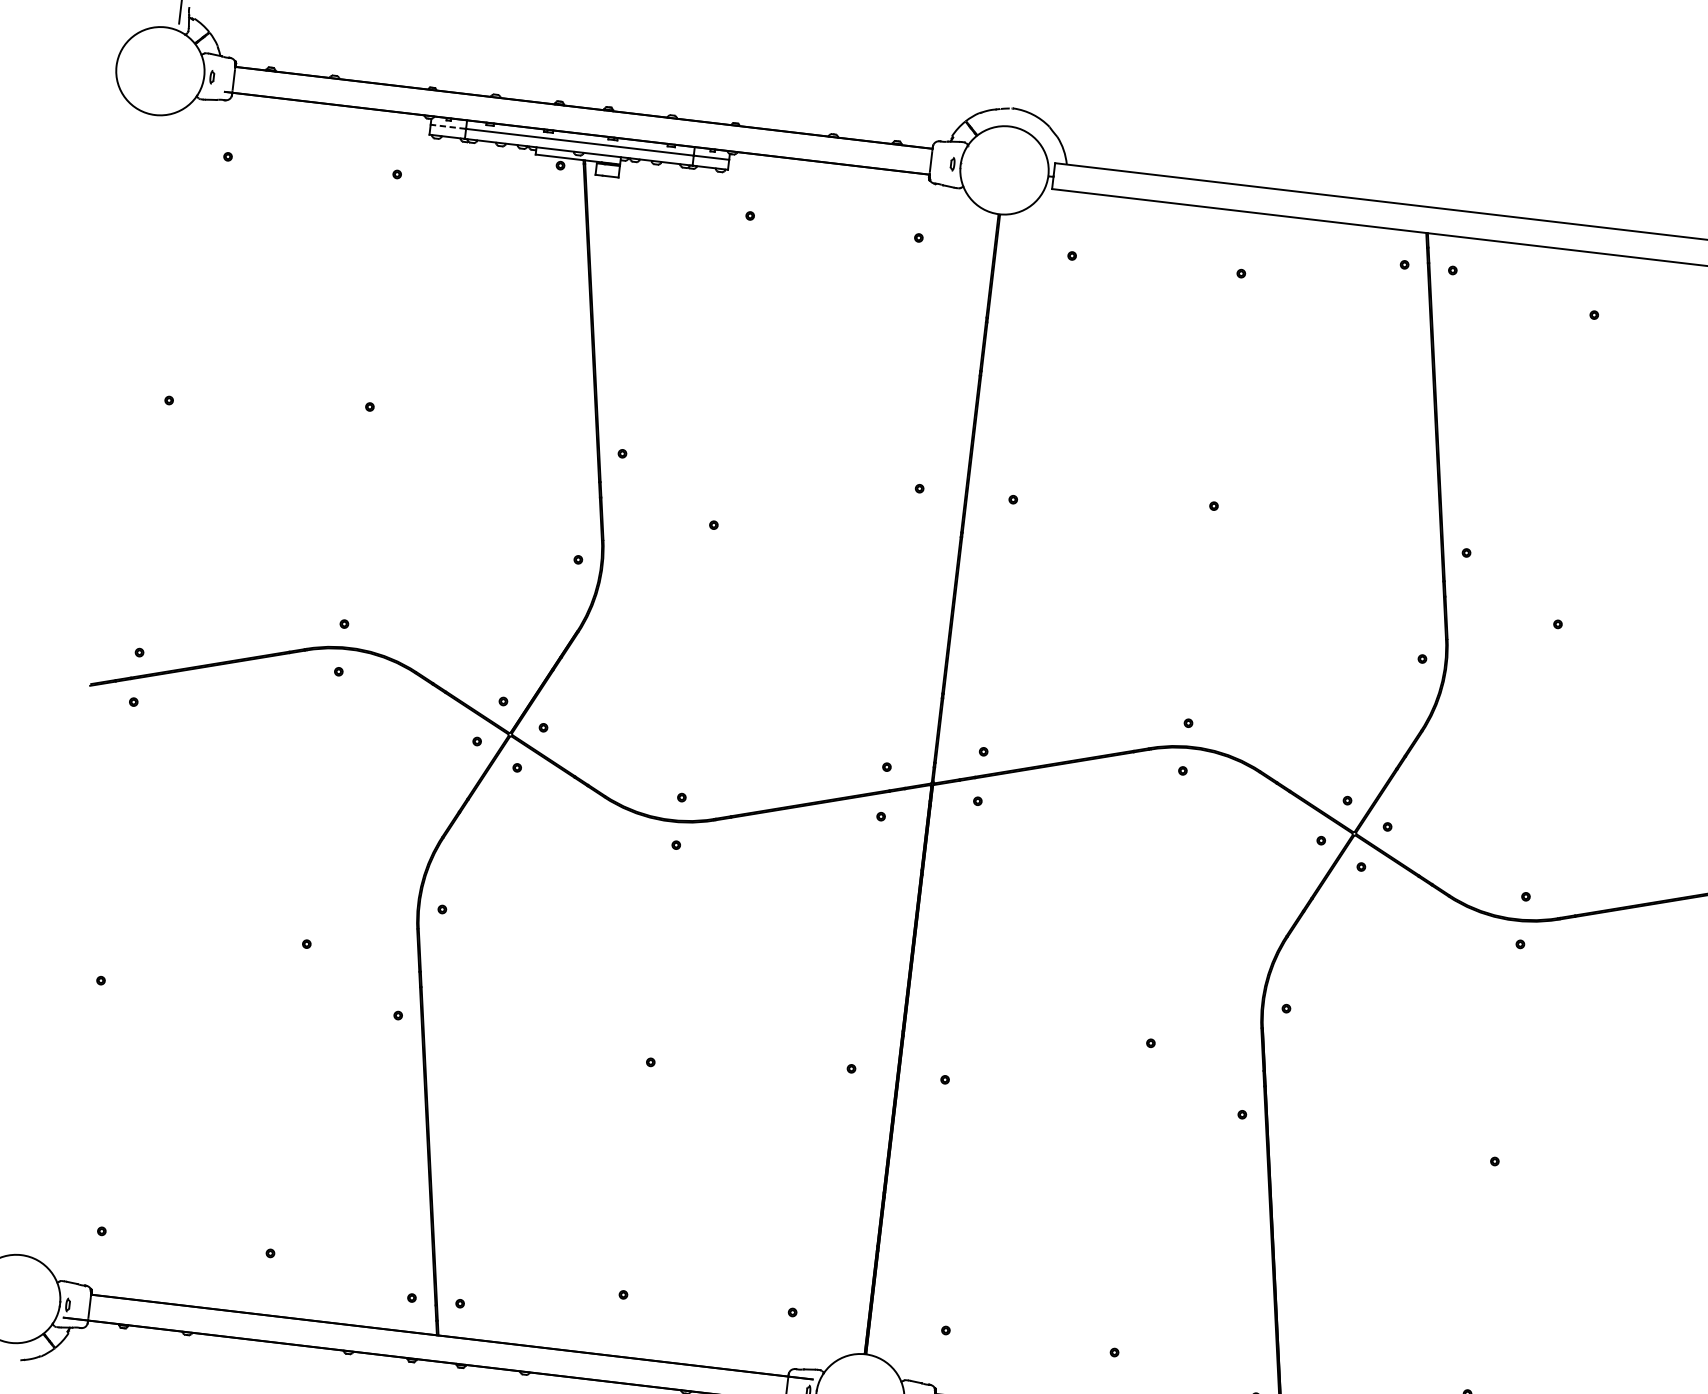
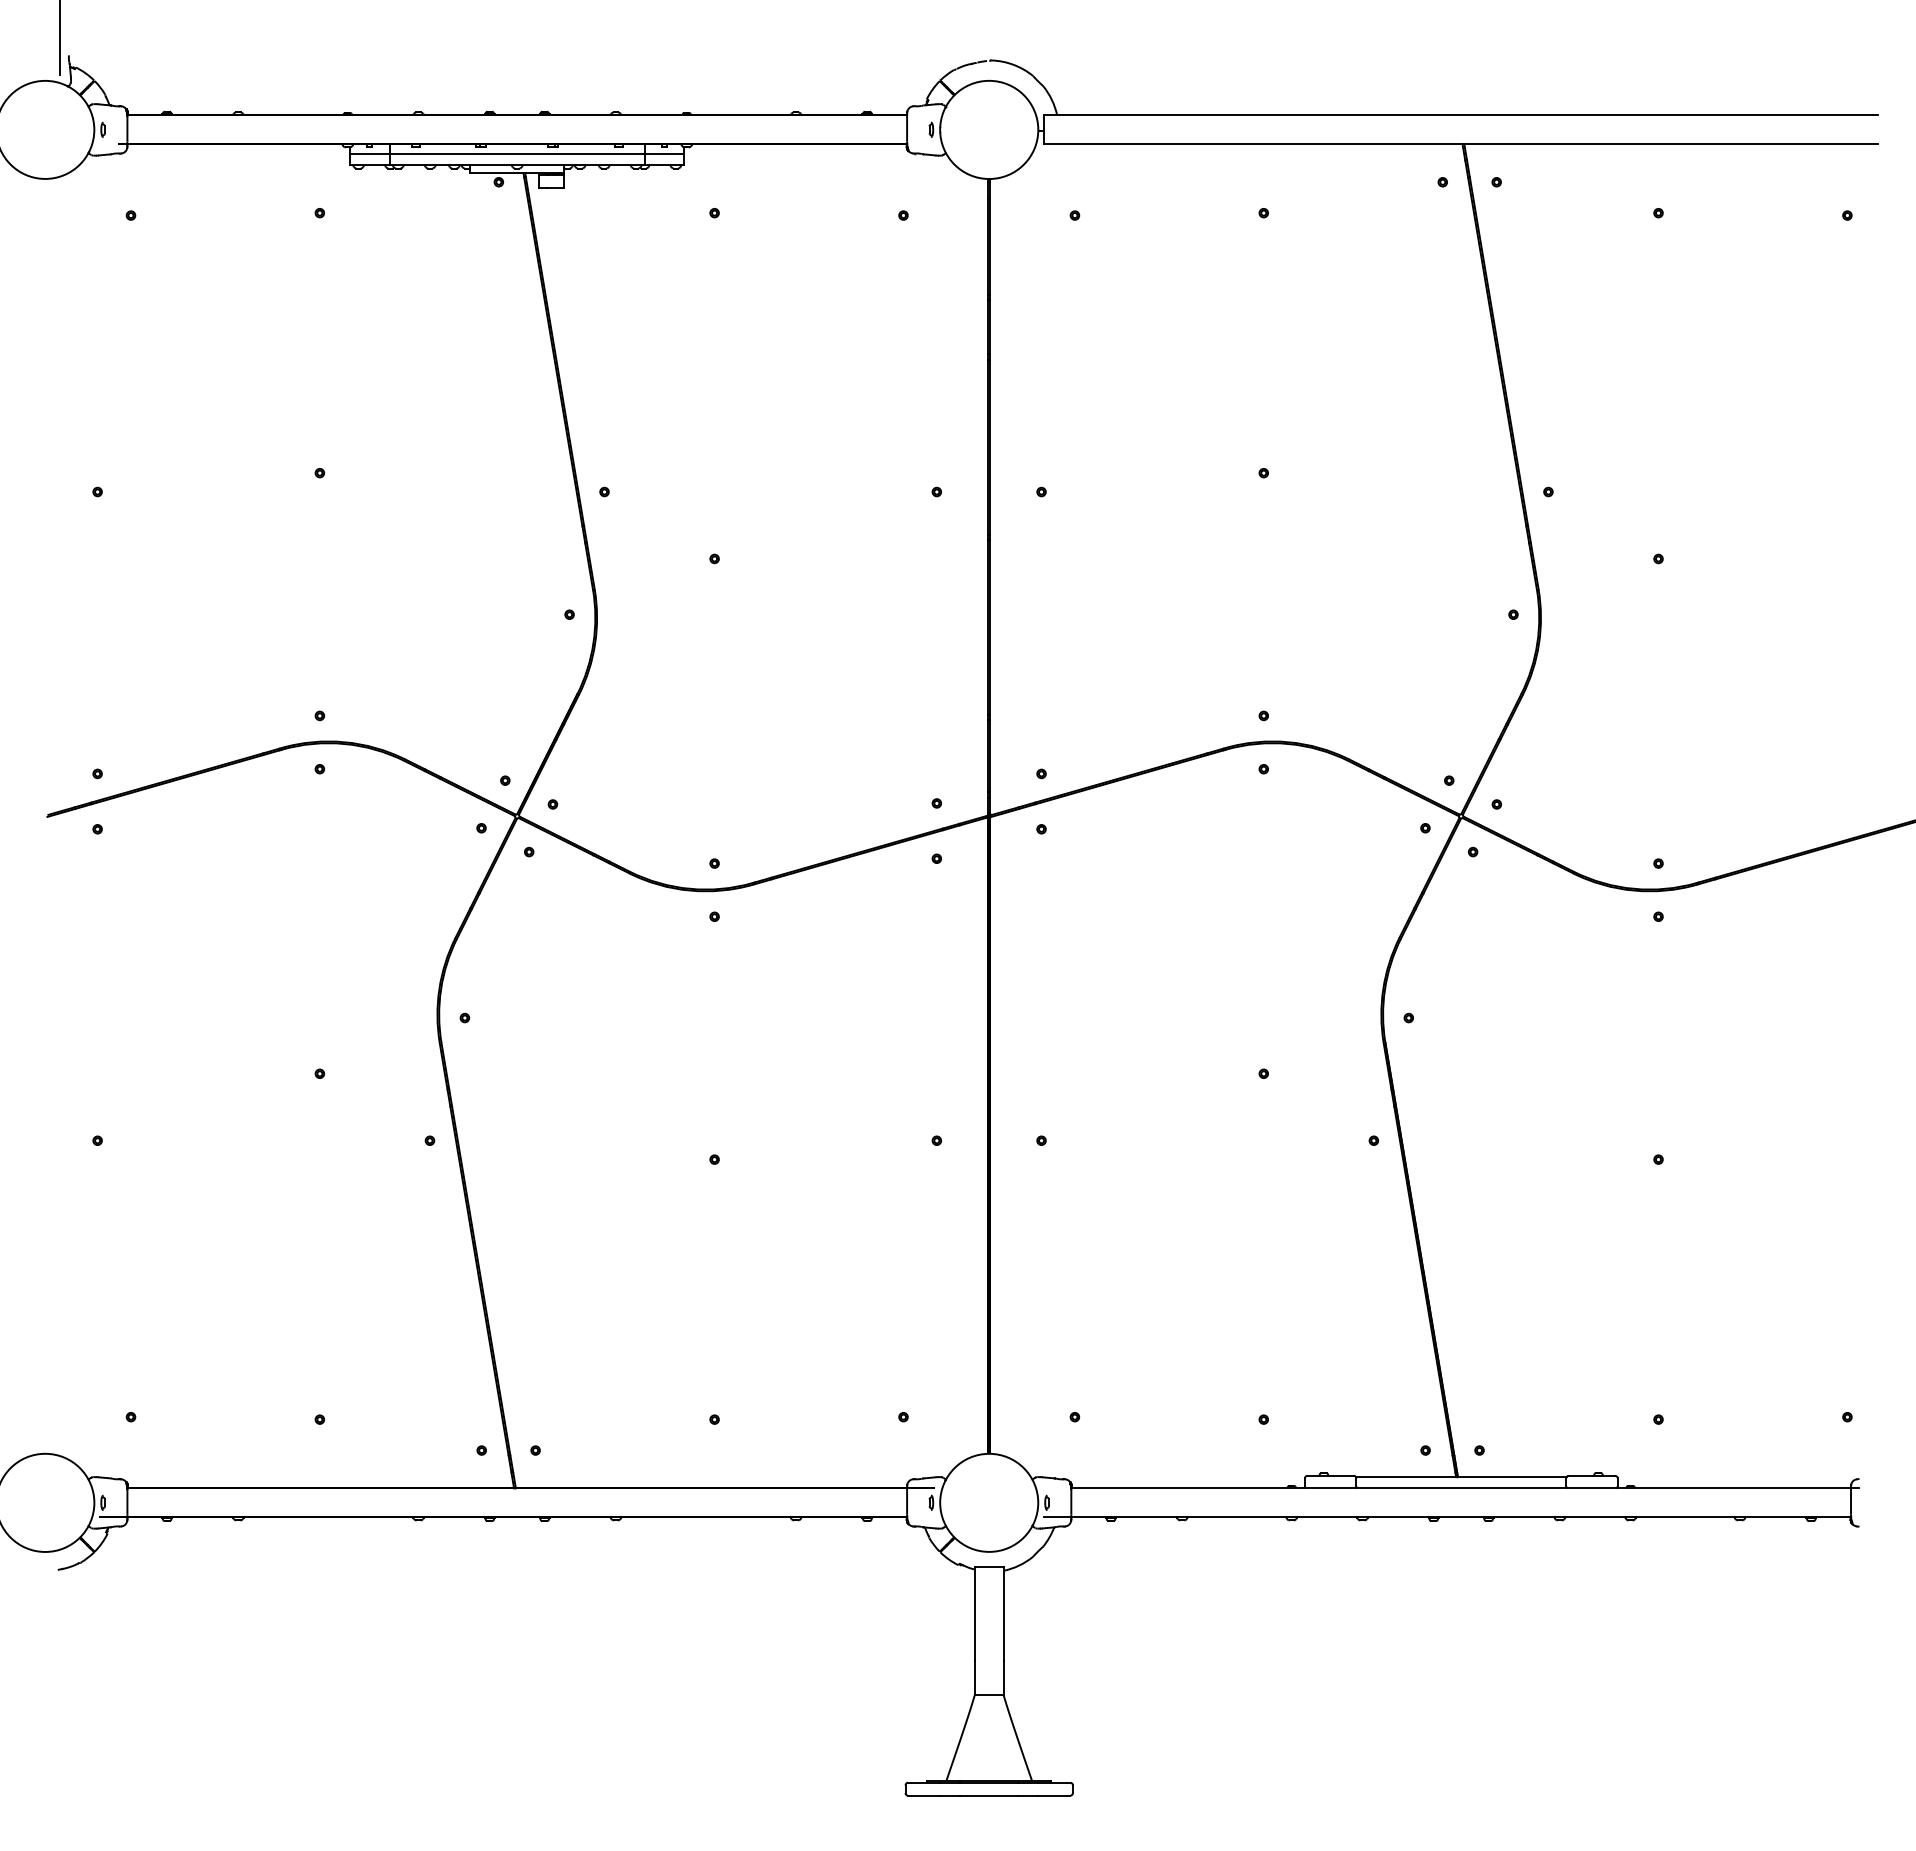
line: (447, 126) -> (369, 153), dashed -> solid

